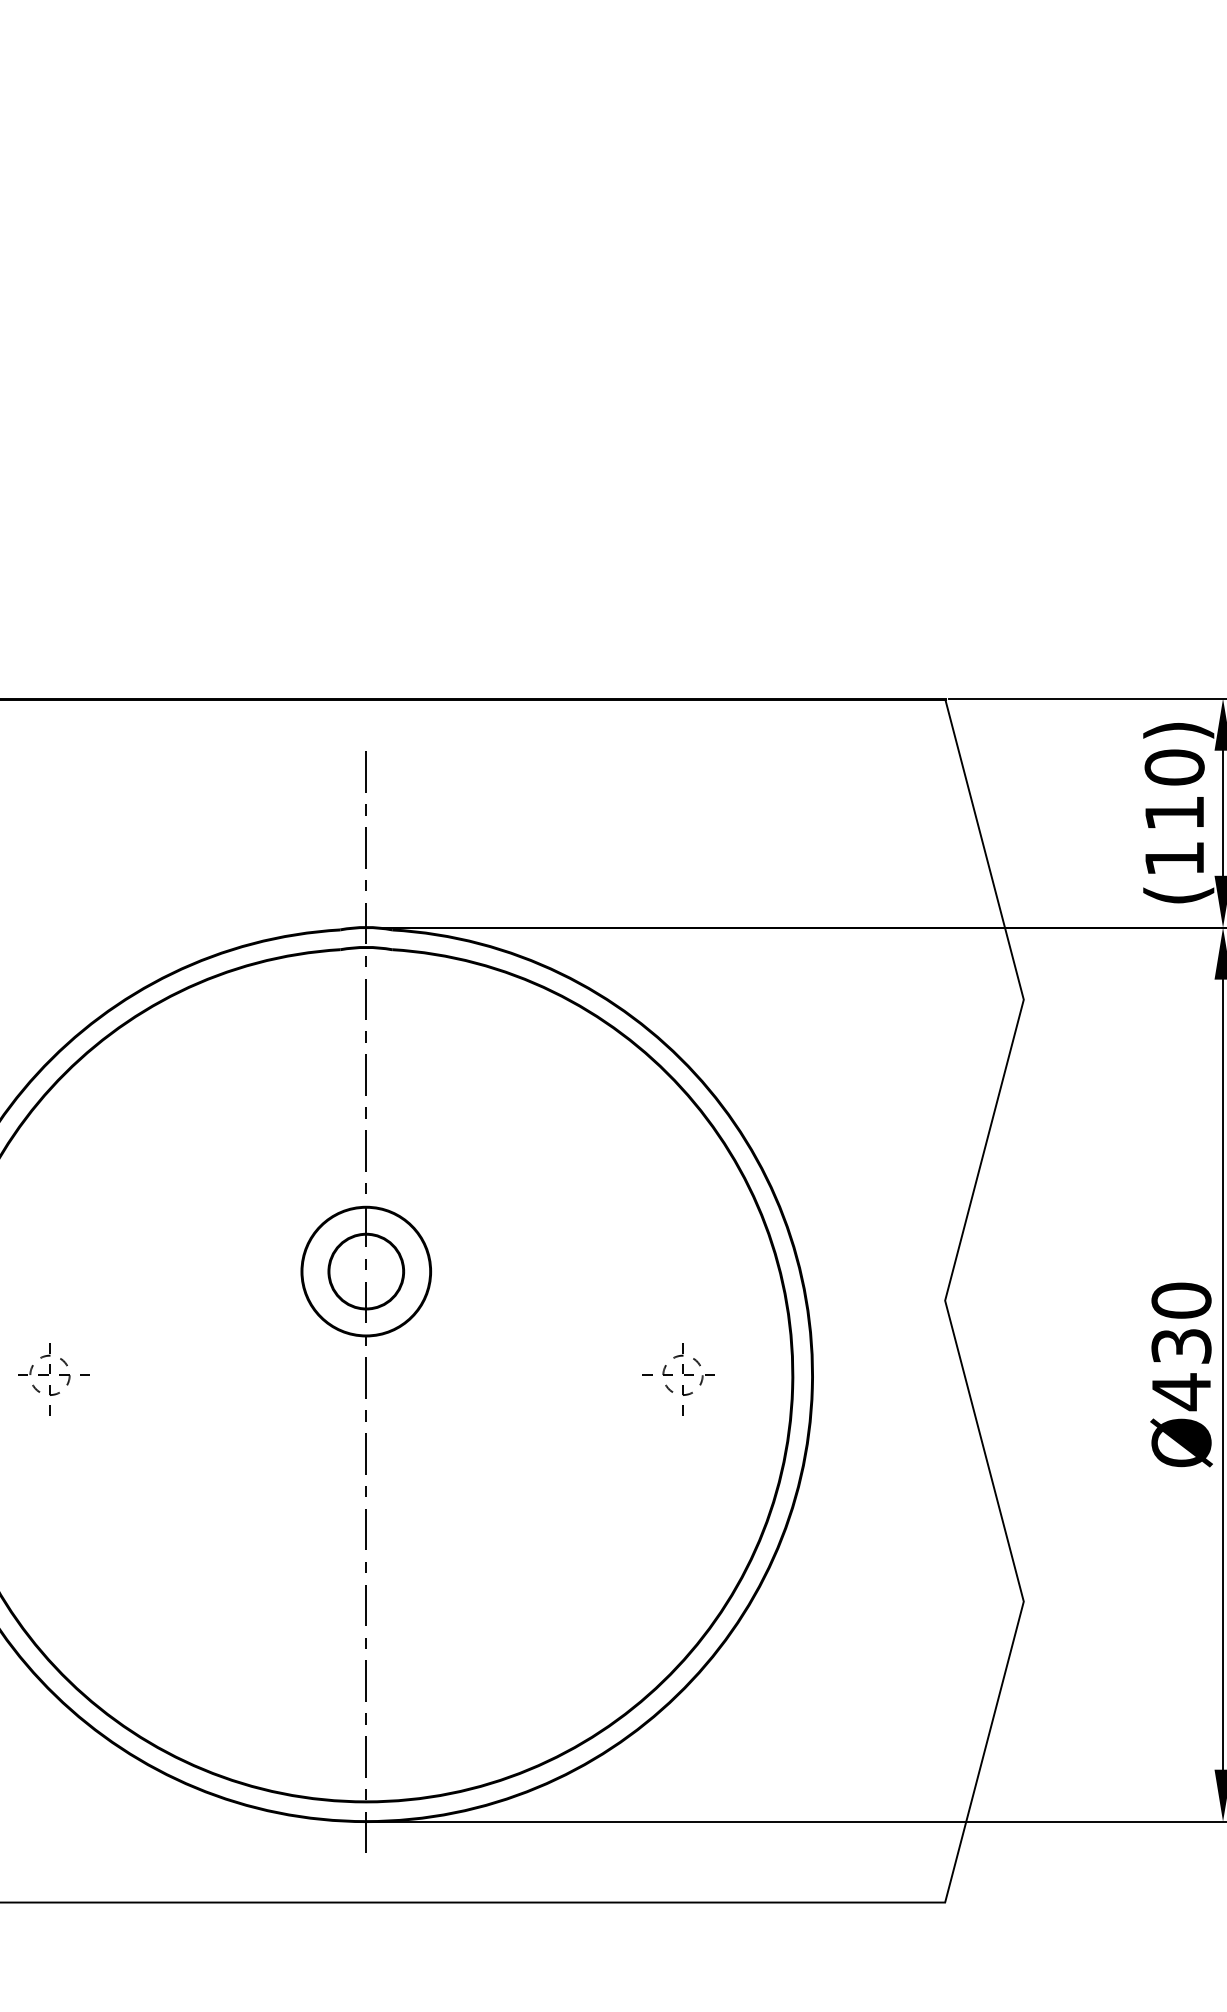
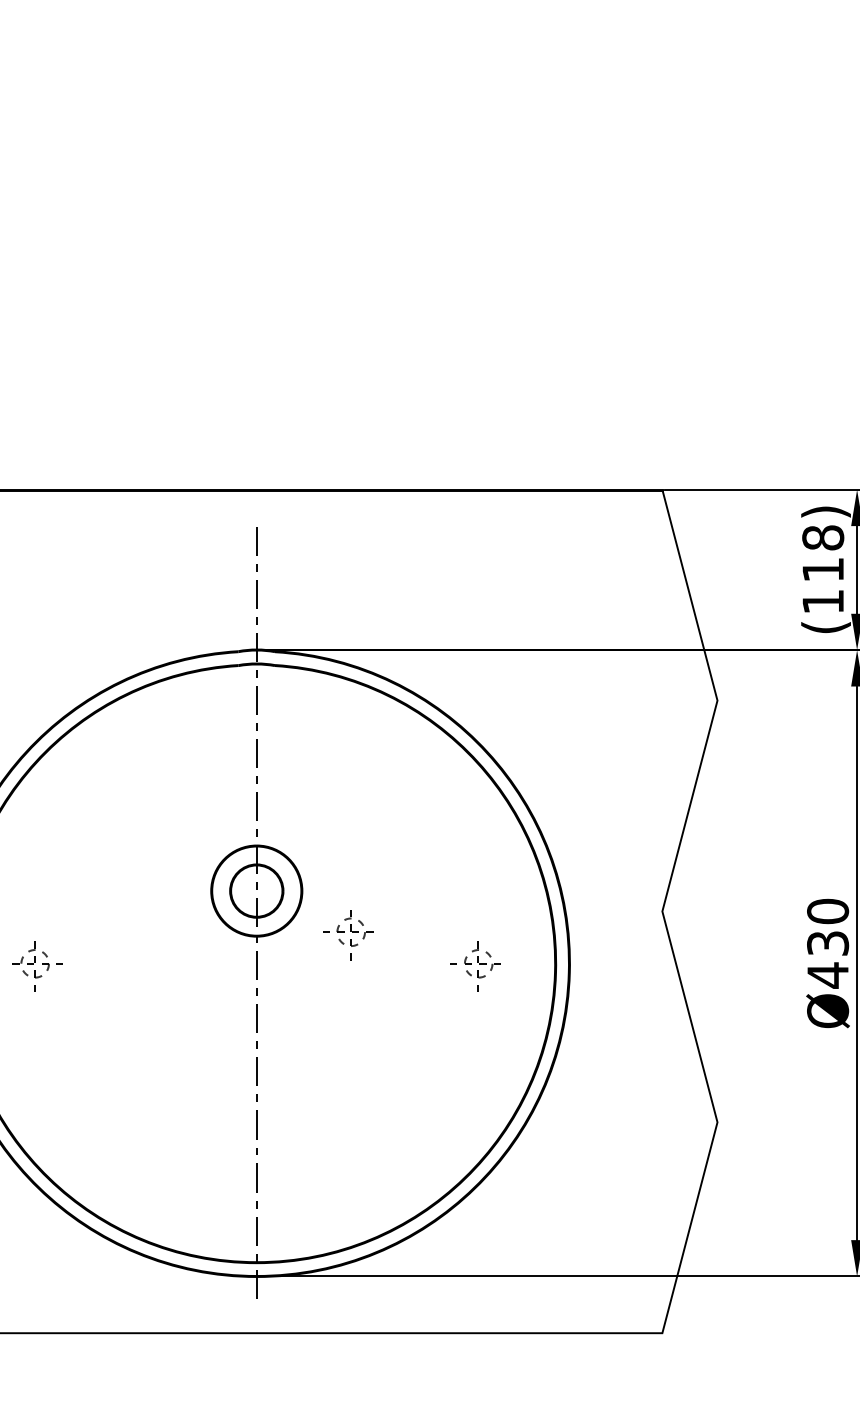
text: (1174, 767) -> (823, 537), (110) -> (118)
part: (500, 1328) -> (350, 930), added

